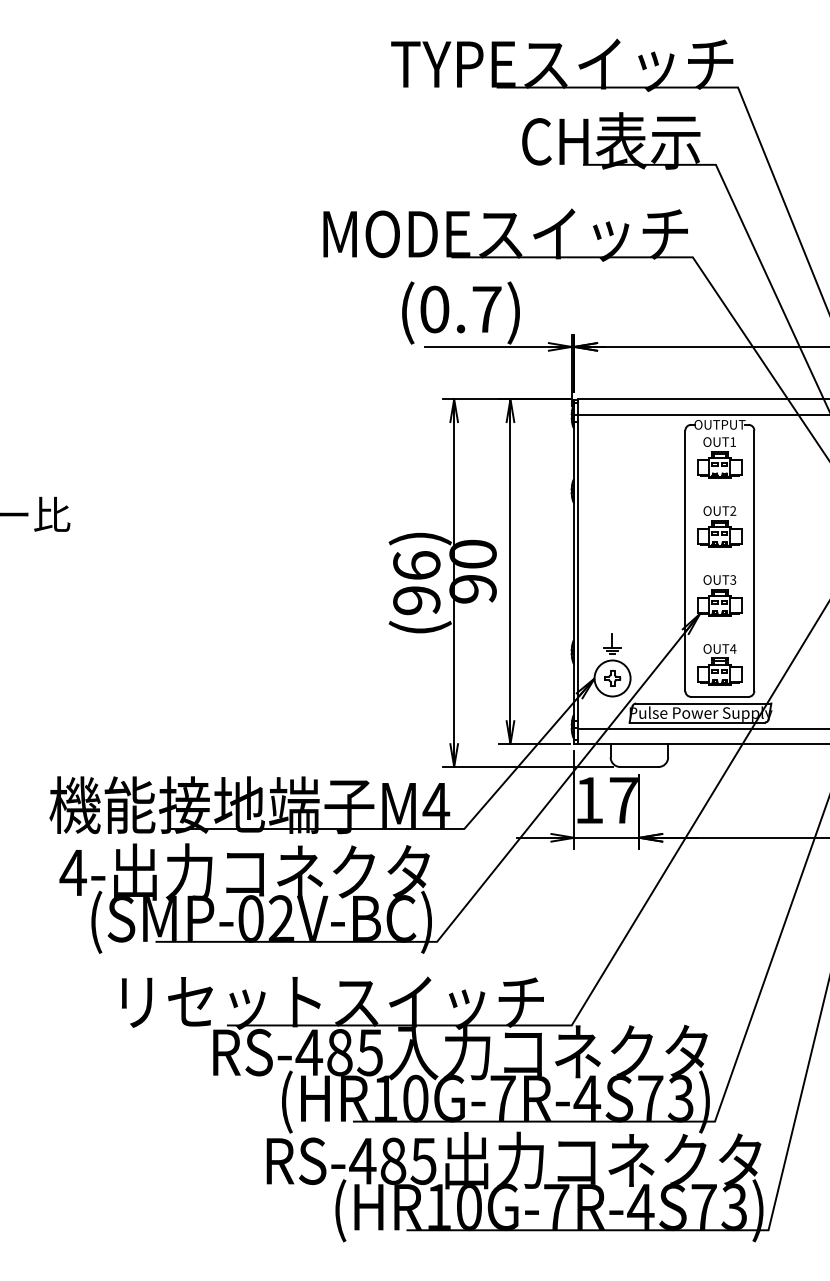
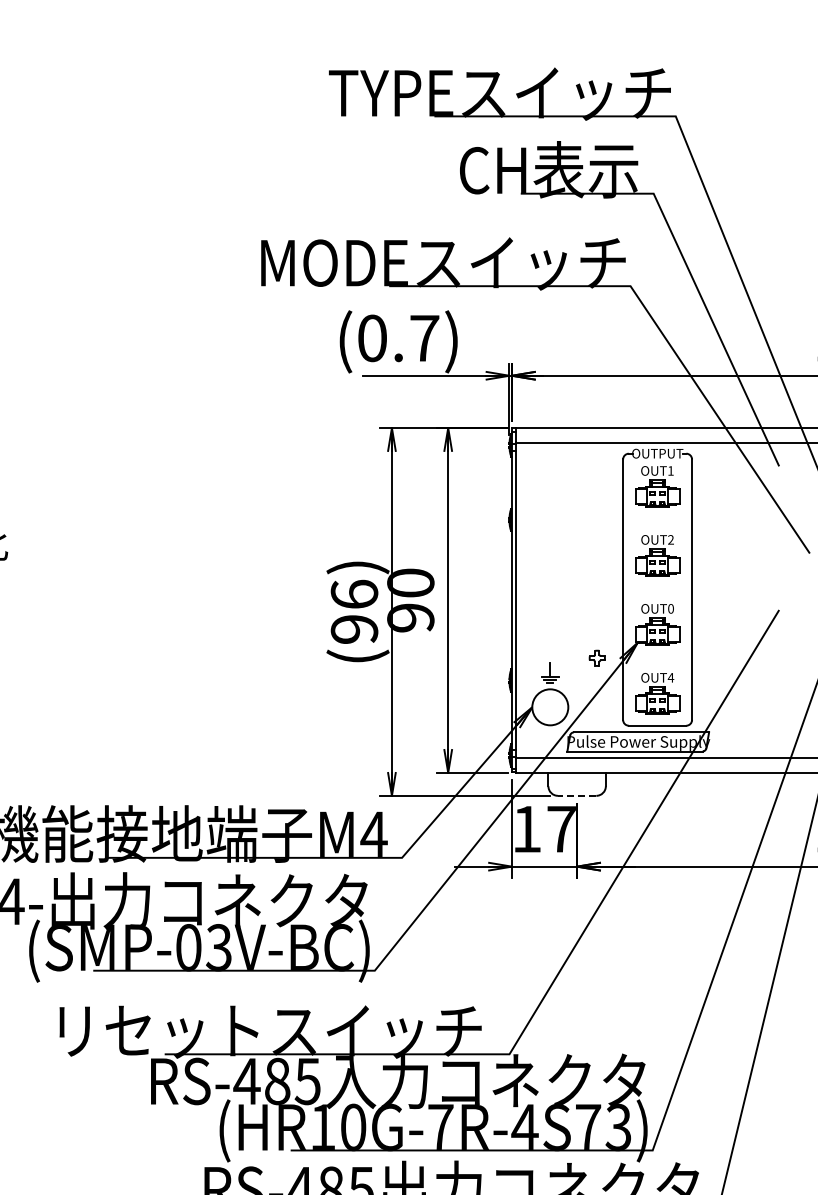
text: (733, 579) -> (671, 608), OUT3 -> OUT0
part: (612, 678) -> (597, 658), moved
line: (638, 766) -> (576, 795), solid -> dashed
text: (281, 918) -> (219, 947), (SMP-02V-BC) -> (SMP-03V-BC)

